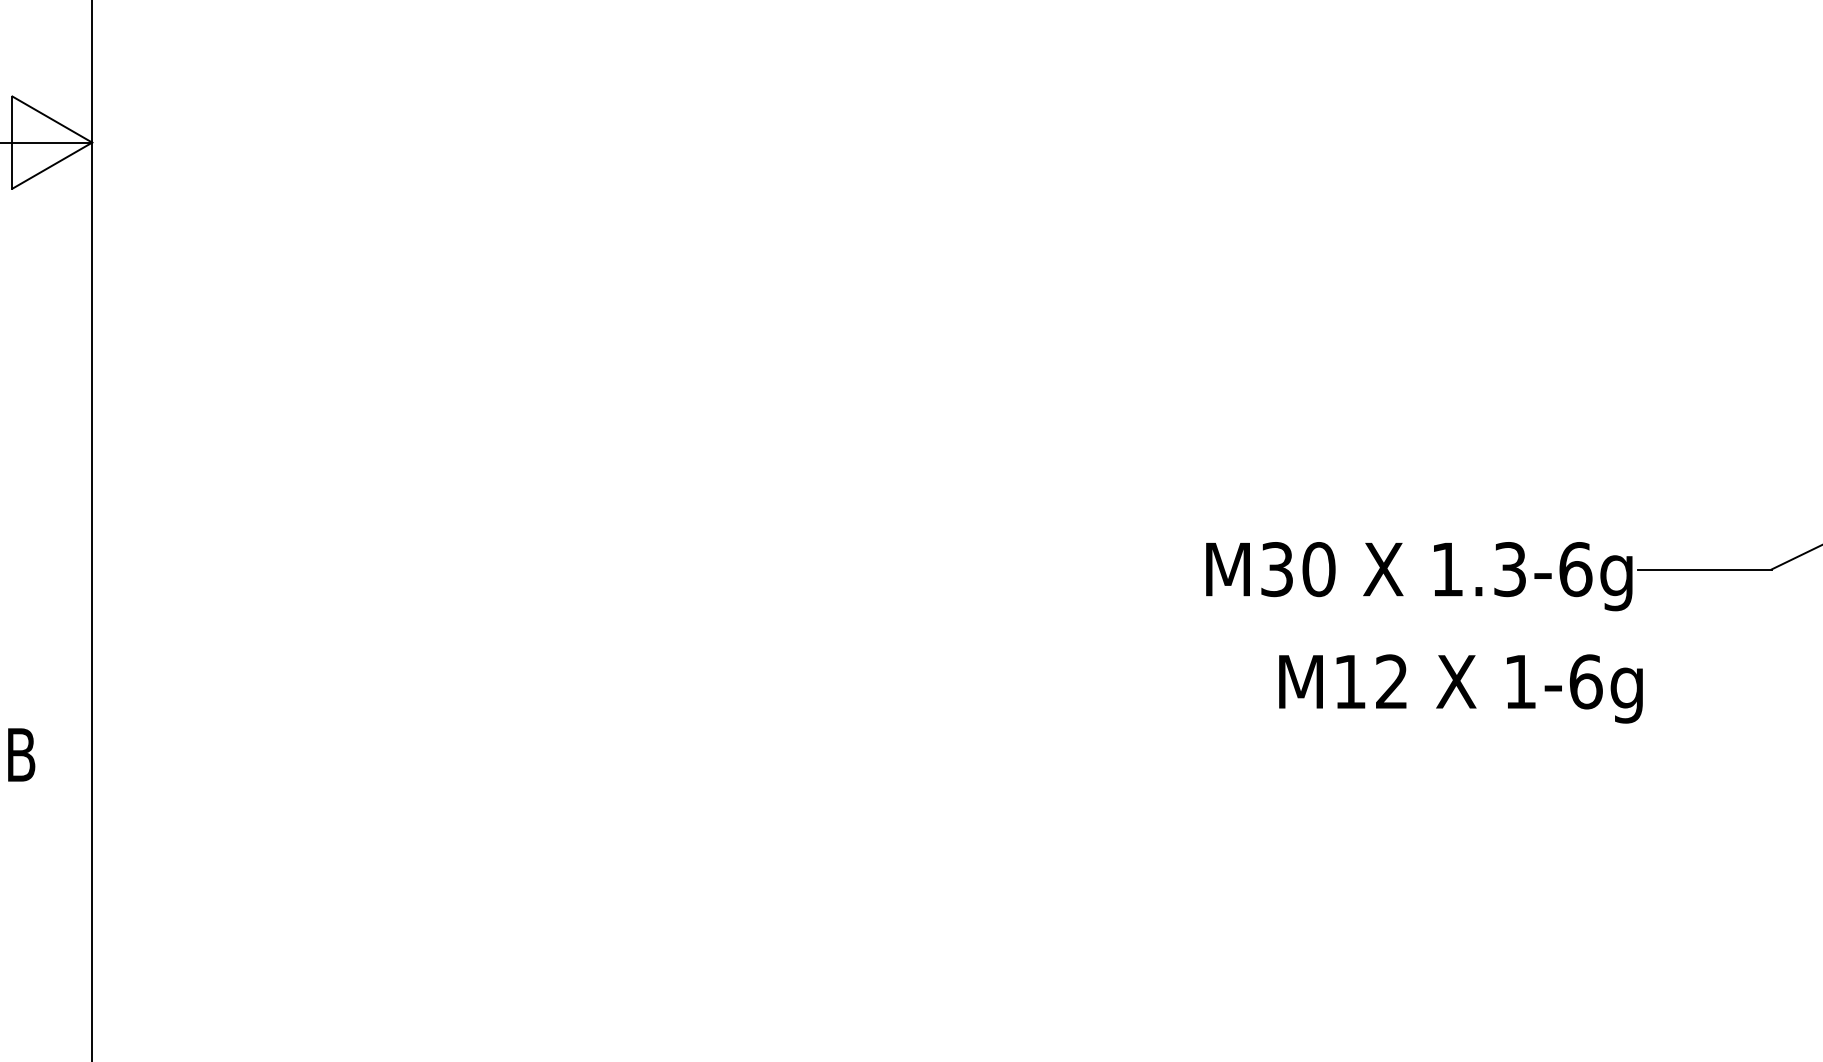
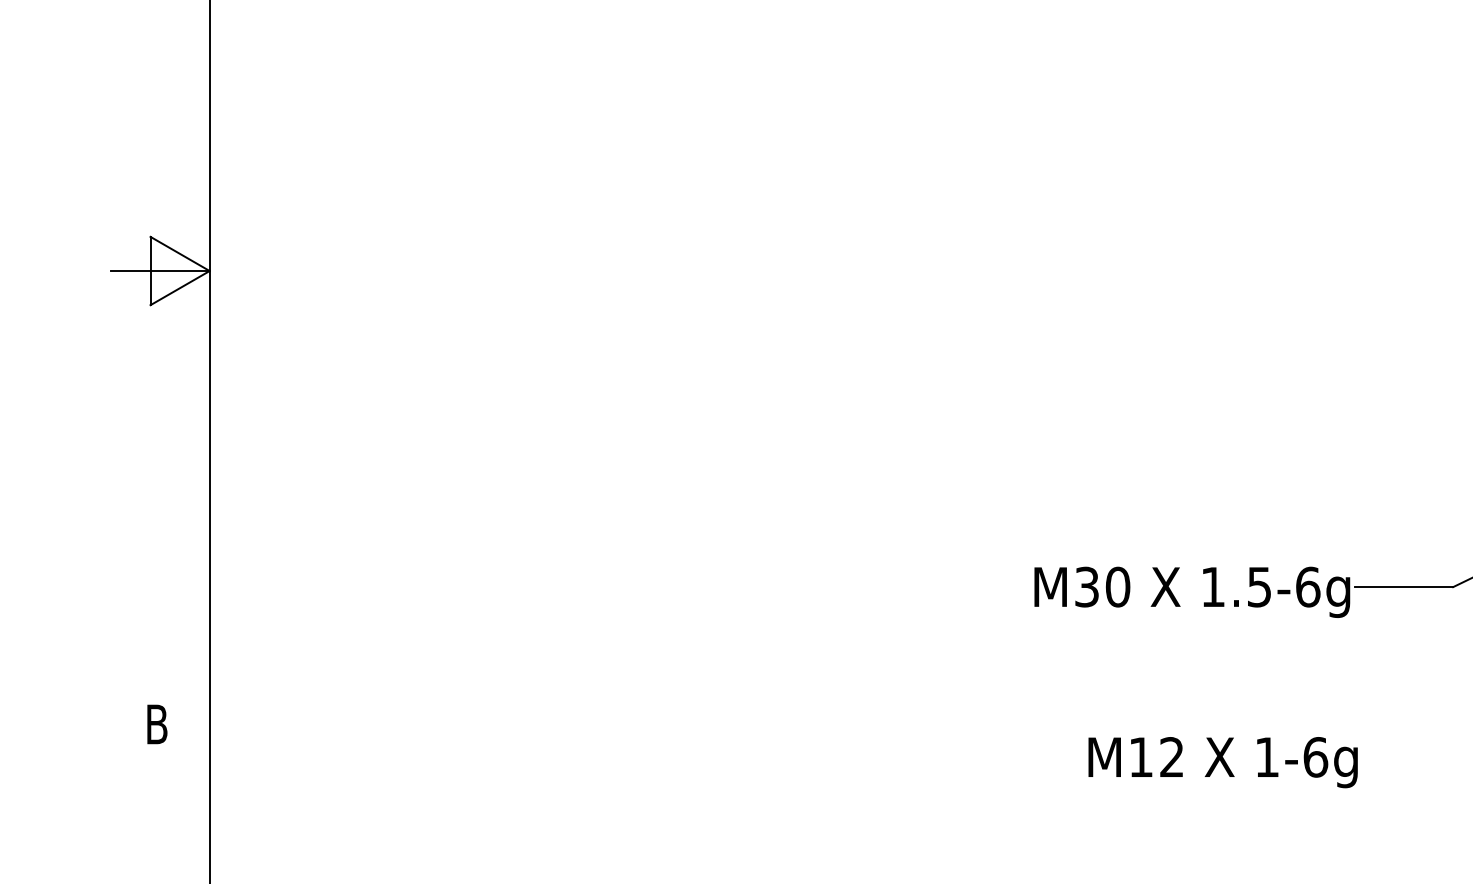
text: (1510, 568) -> (1259, 586), 1.3-6g -> 1.5-6g
text: (1460, 688) -> (1222, 762), moved

